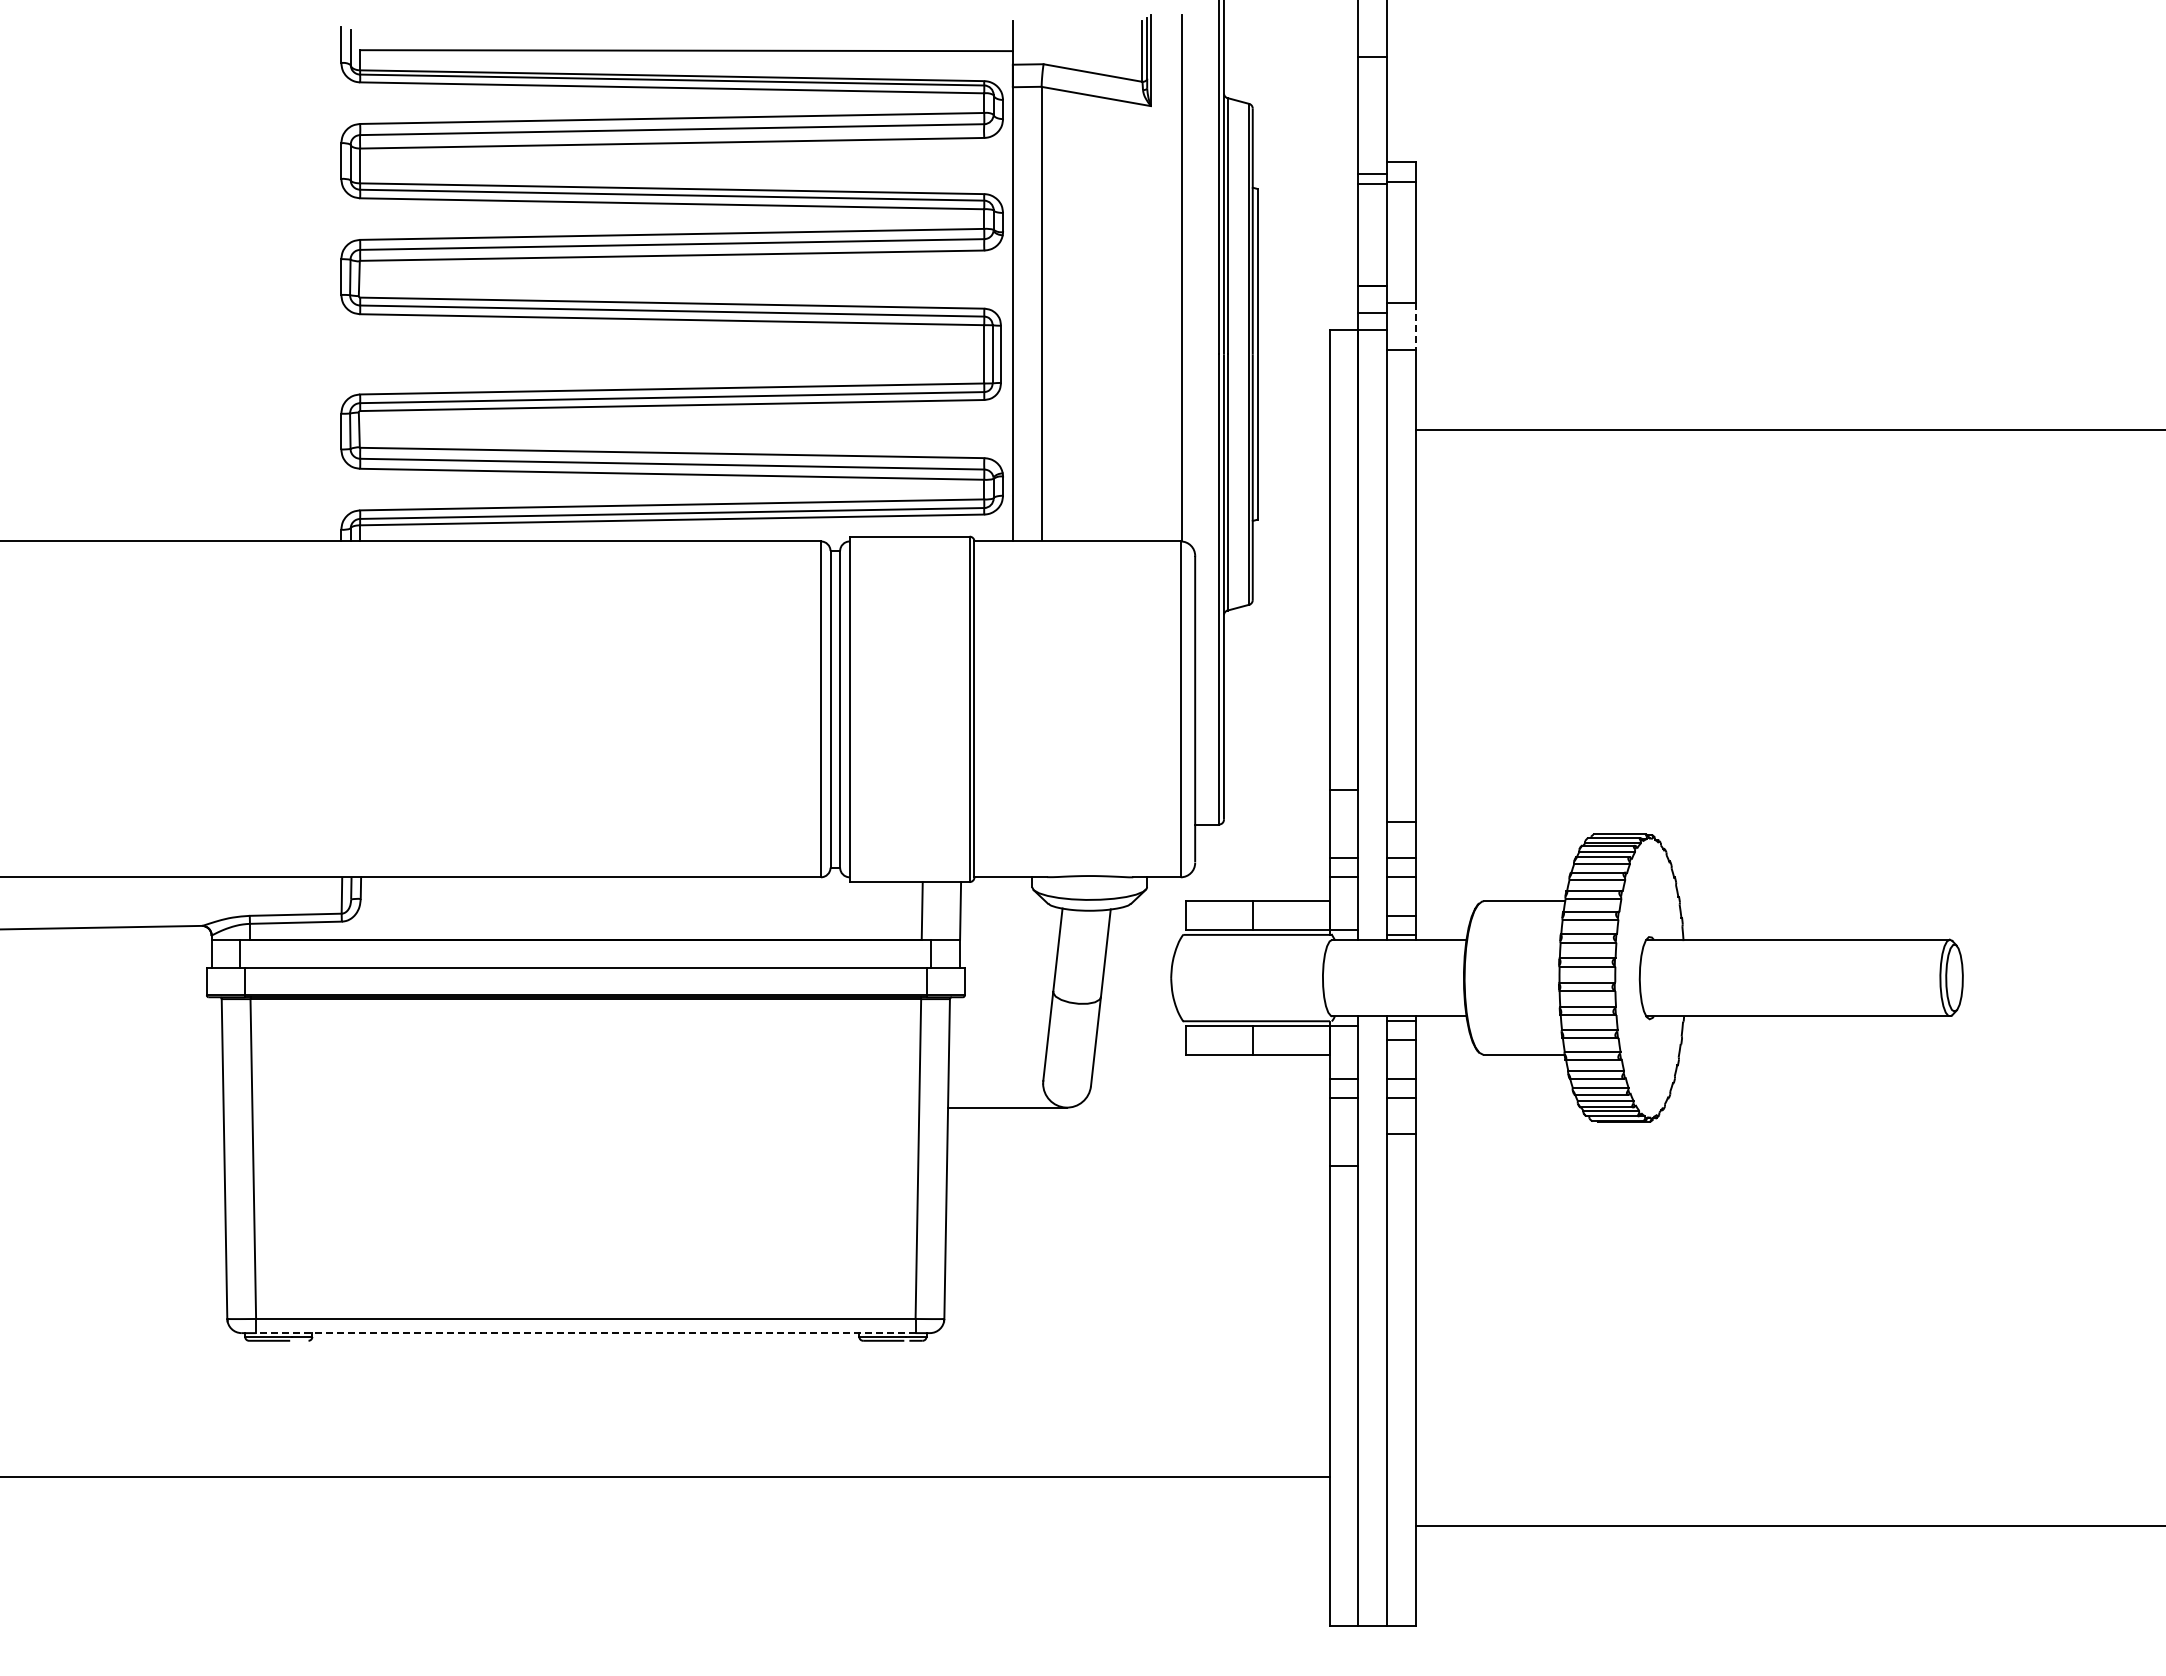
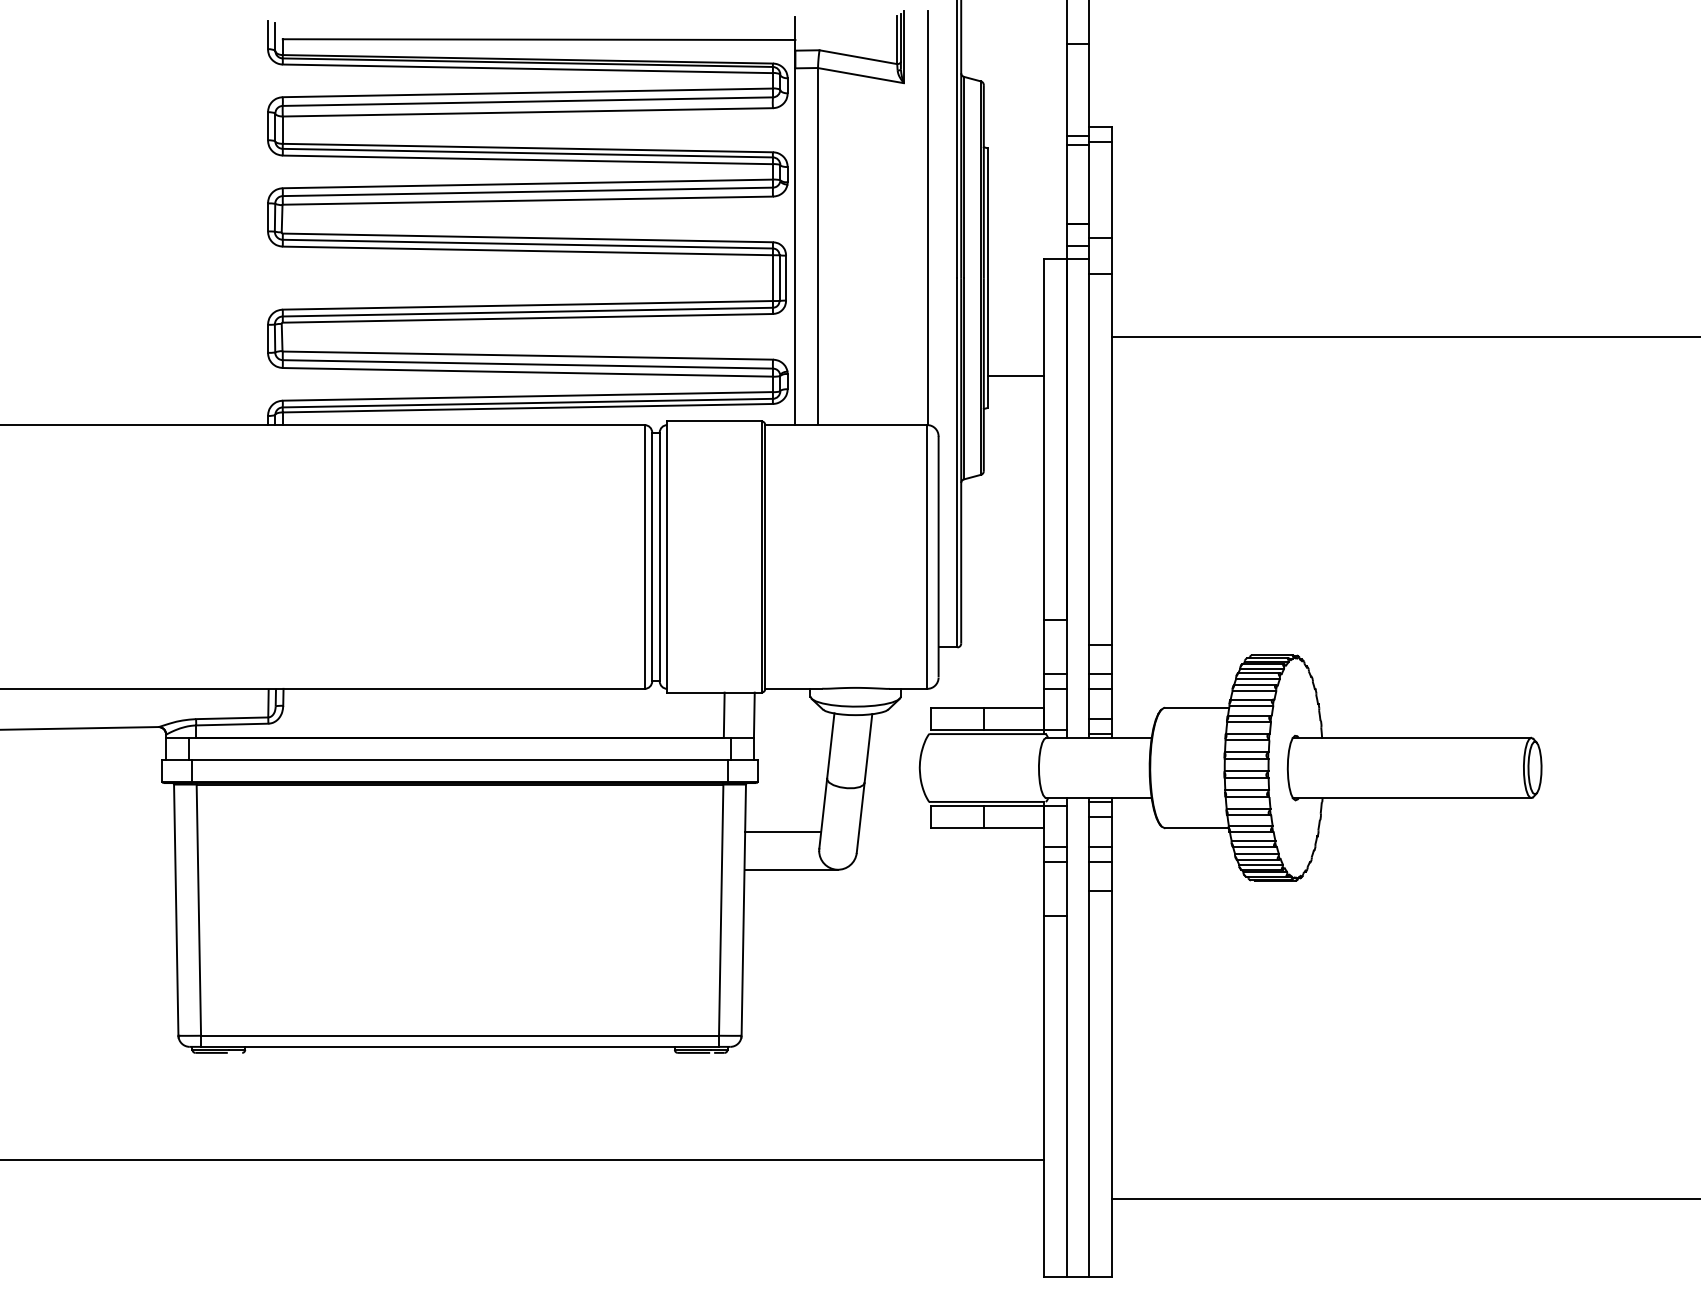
line: (1415, 326) -> (1111, 256), dashed -> solid
line: (1293, 479) -> (1015, 376), added
line: (996, 1059) -> (782, 831), added
line: (585, 1333) -> (459, 1047), dashed -> solid

